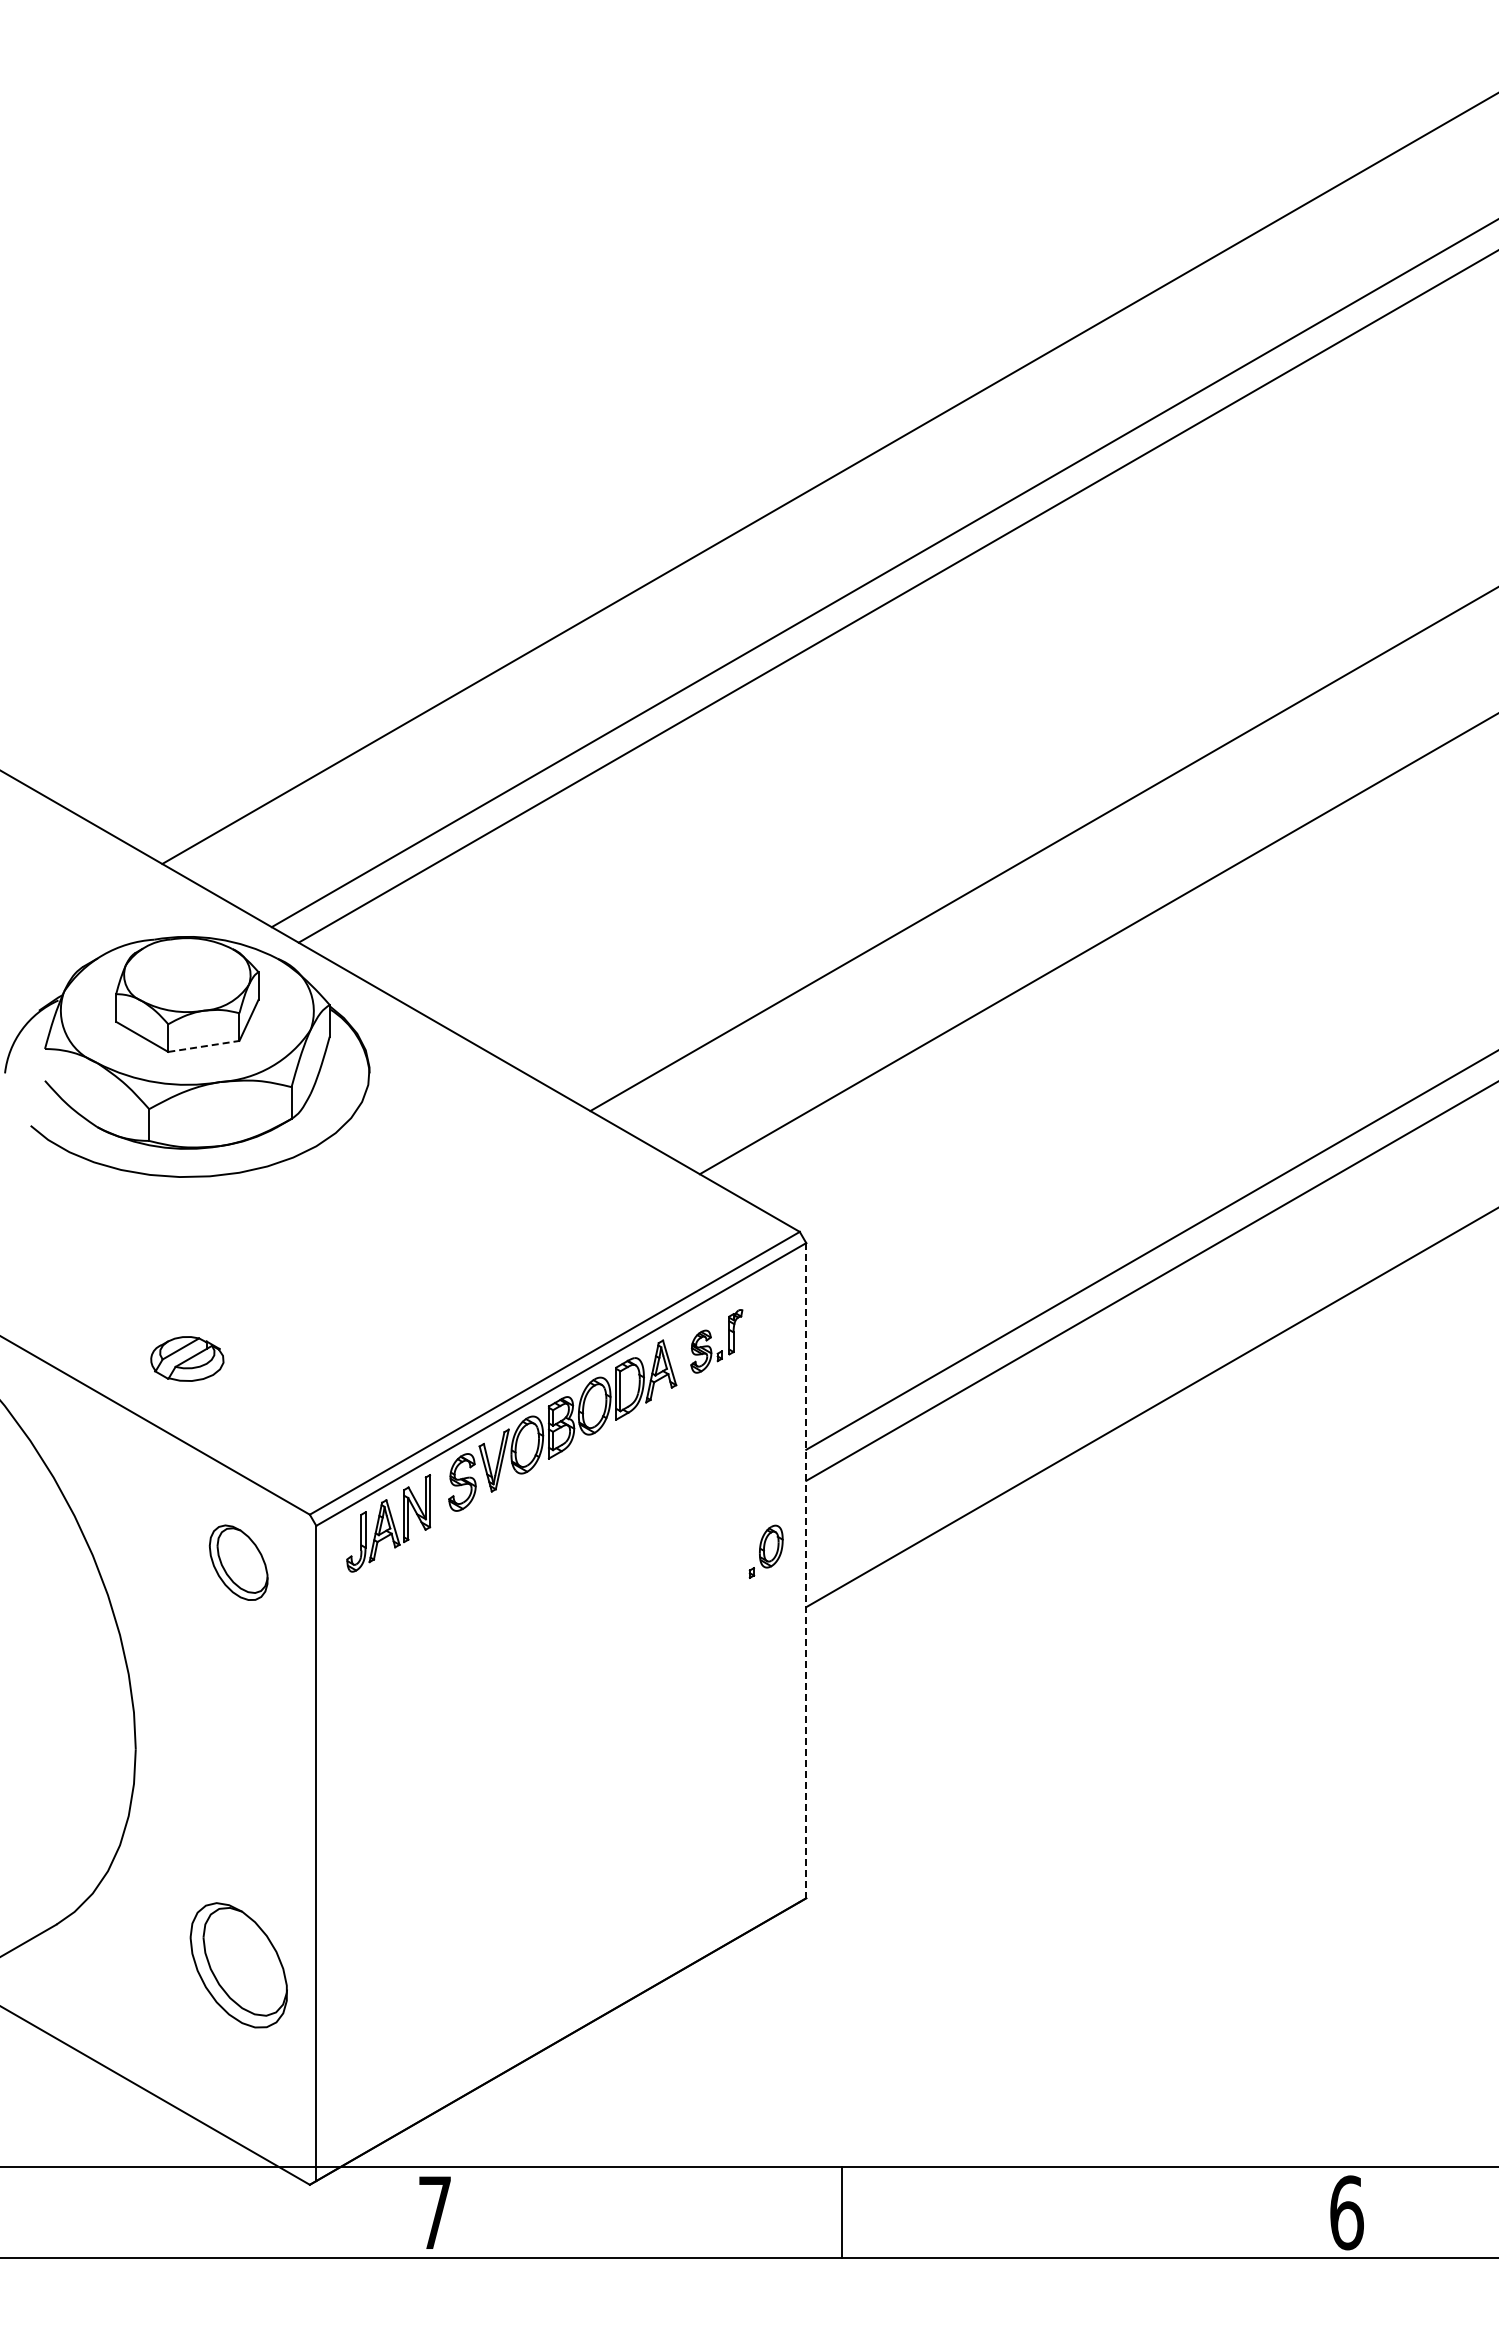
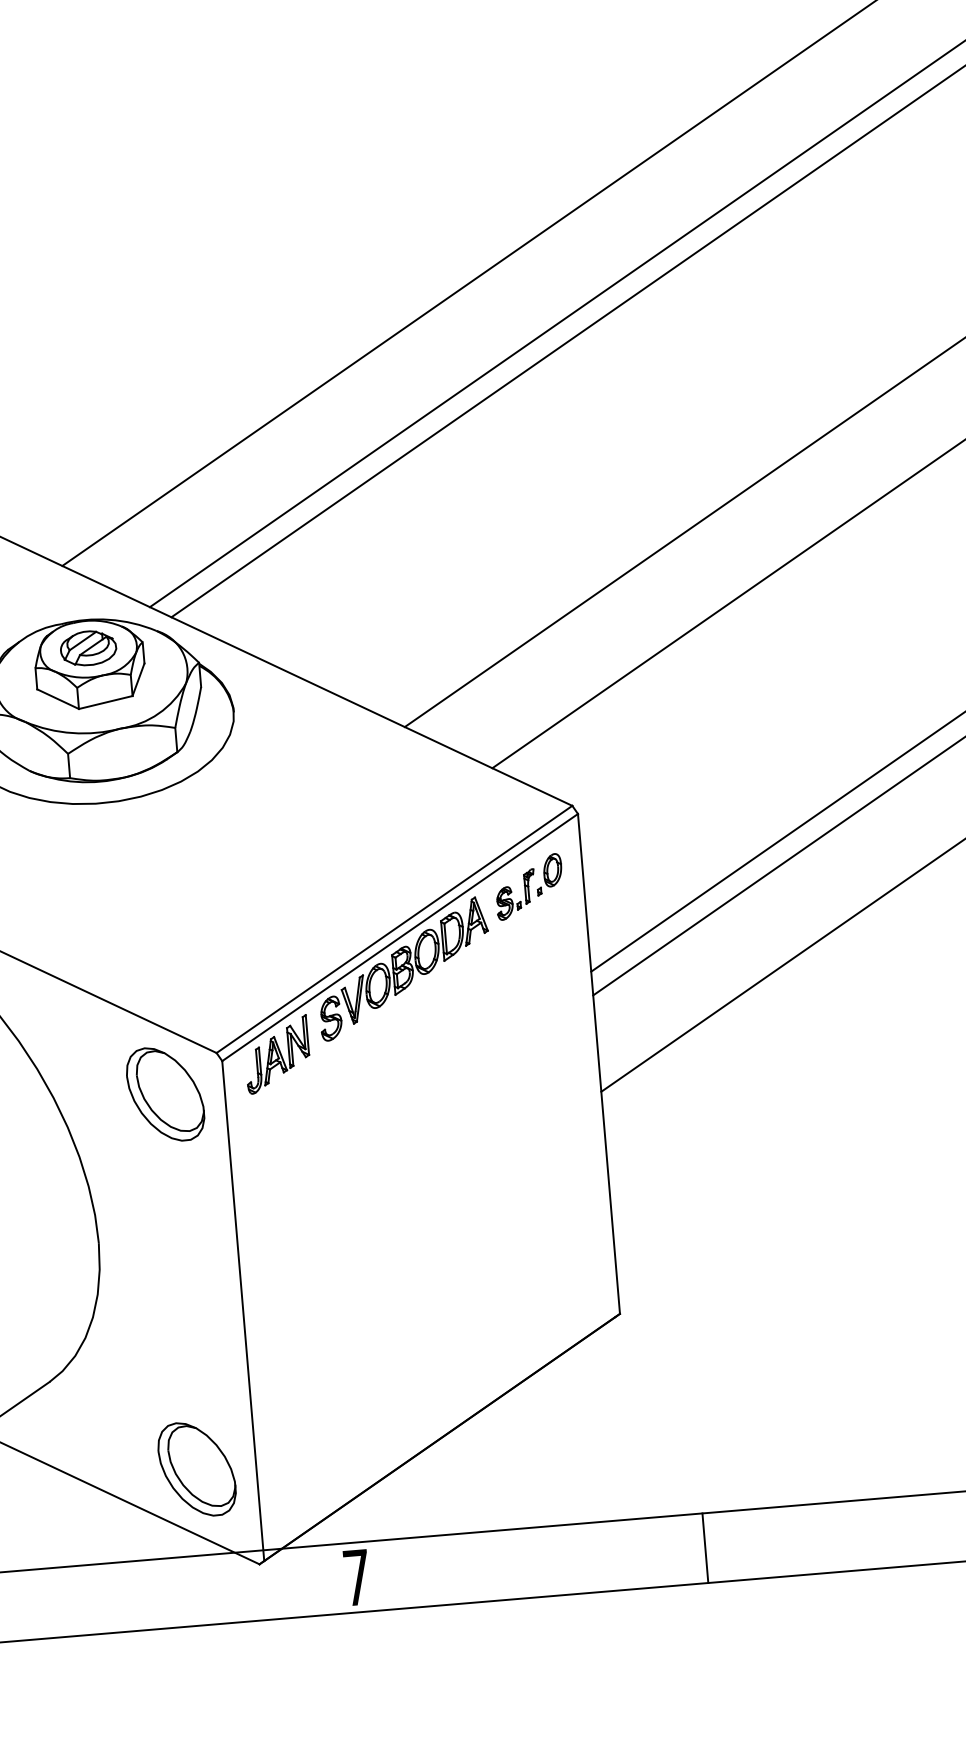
line: (204, 1046) -> (106, 702), dashed -> solid
part: (187, 1358) -> (88, 647), moved
part: (765, 1551) -> (548, 874), moved
part: (238, 1562) -> (165, 1094), size x1.67
line: (806, 1570) -> (599, 1063), dashed -> solid
part: (238, 1965) -> (196, 1469), moved
line: (841, 2212) -> (705, 1548), moved

